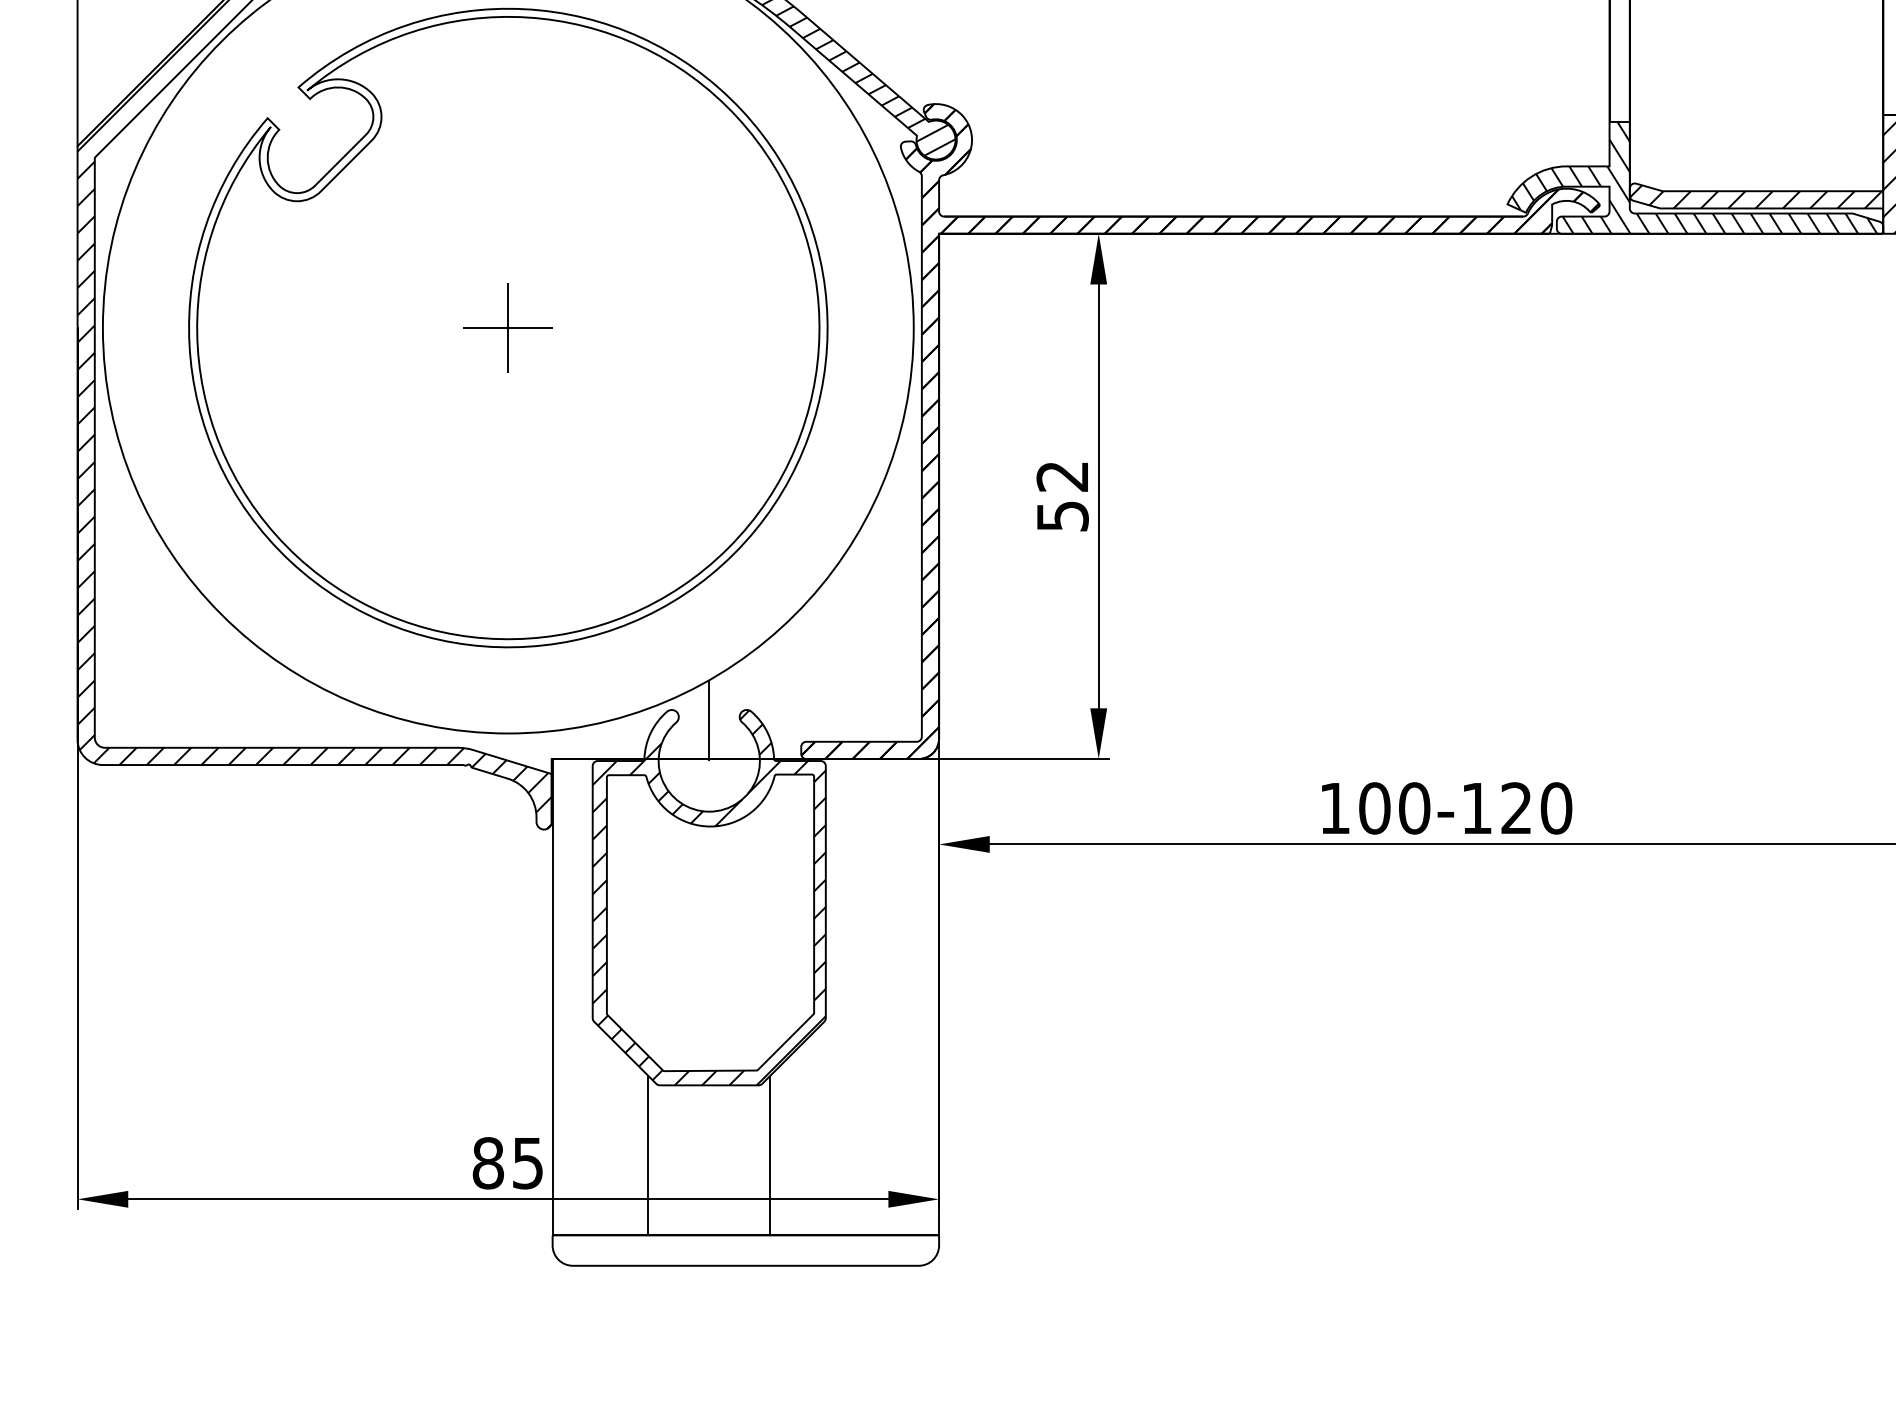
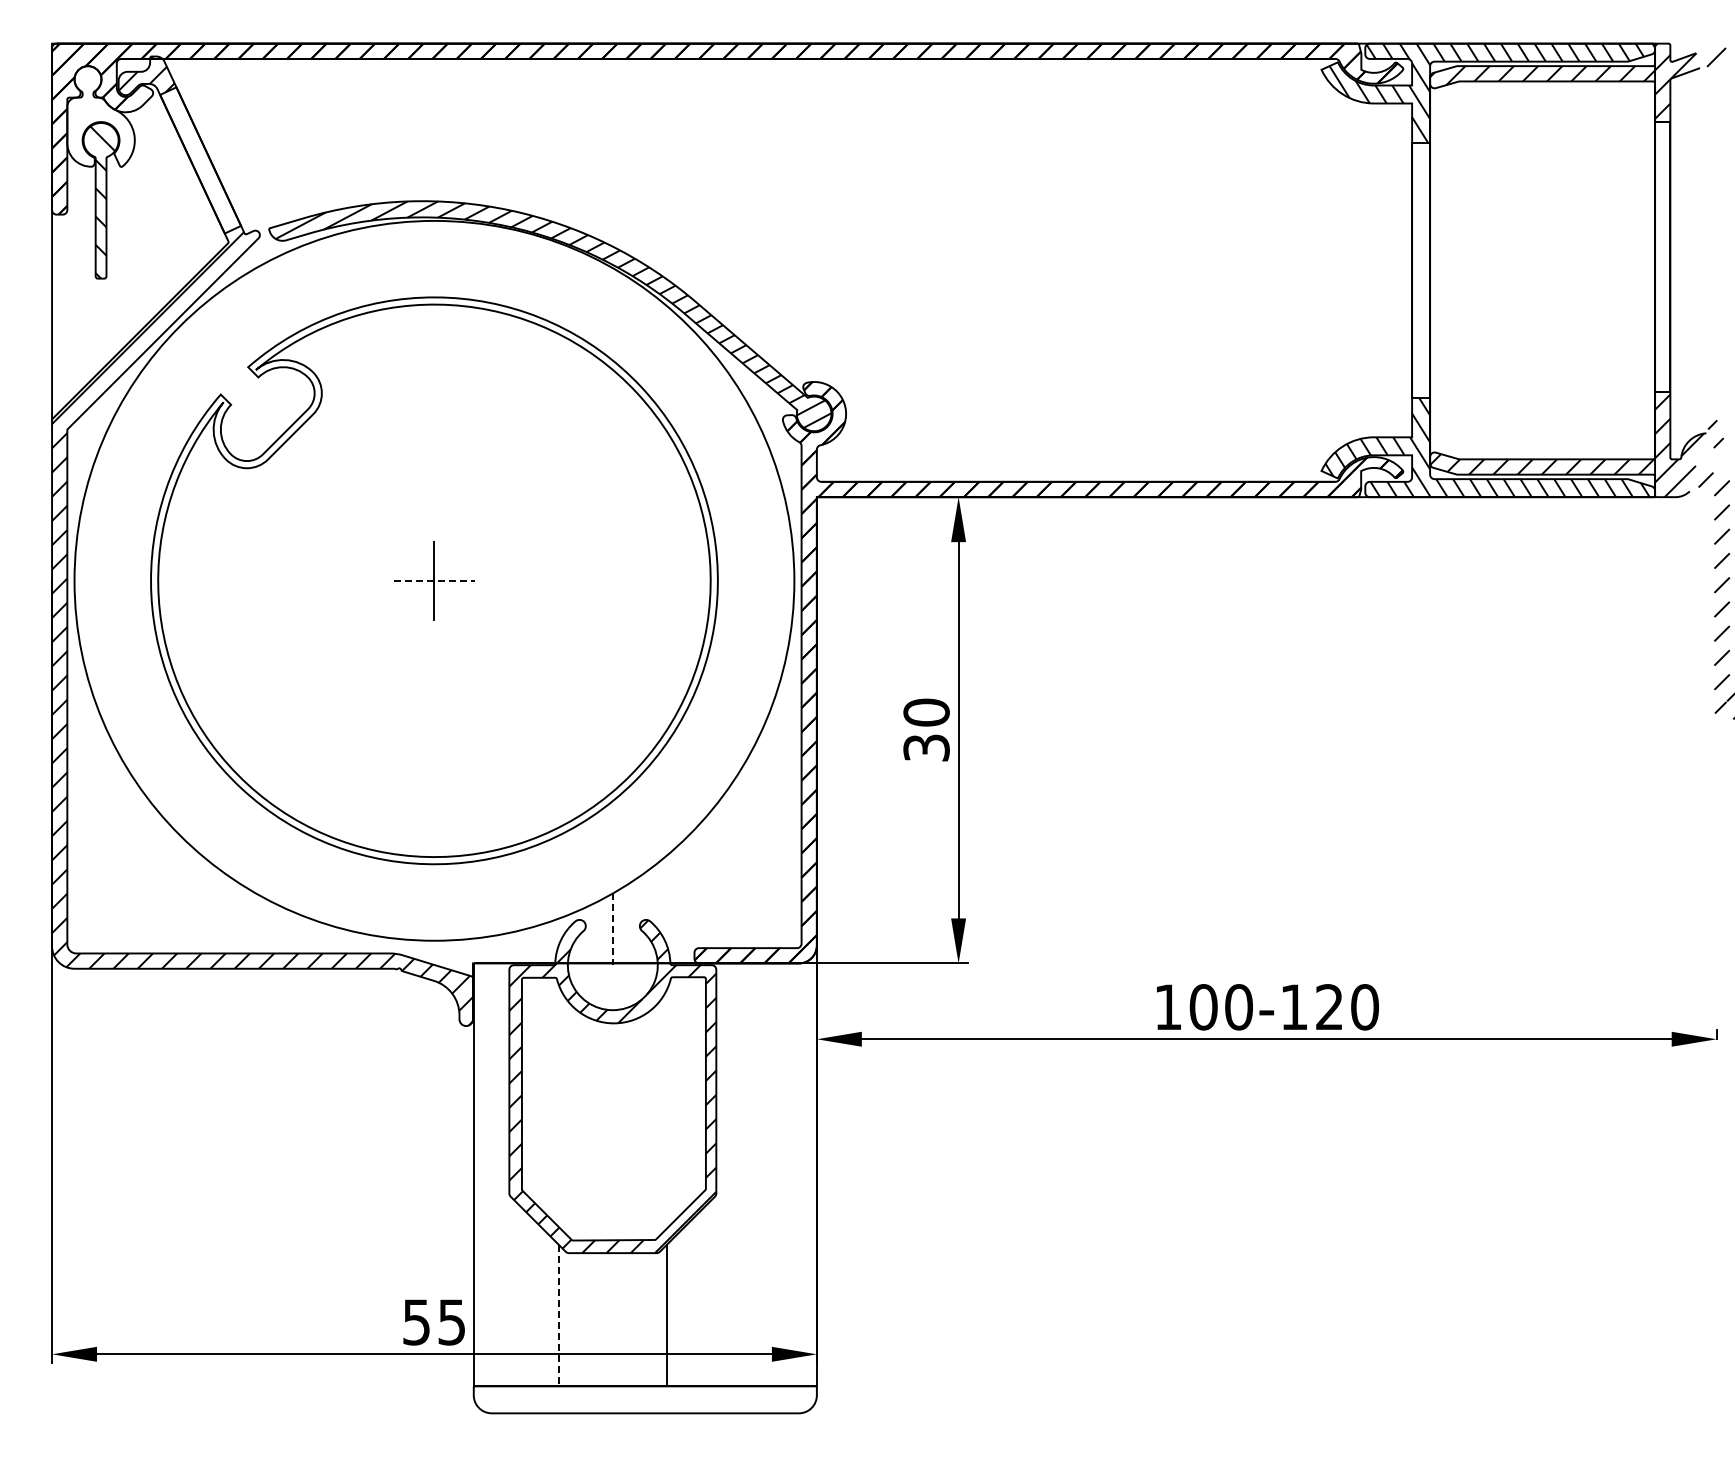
line: (508, 327) -> (434, 580), solid -> dashed
text: (1062, 495) -> (926, 729), 52 -> 30
line: (708, 720) -> (612, 929), solid -> dashed
line: (648, 1155) -> (558, 1315), solid -> dashed
text: (488, 1163) -> (416, 1322), 85 -> 55

